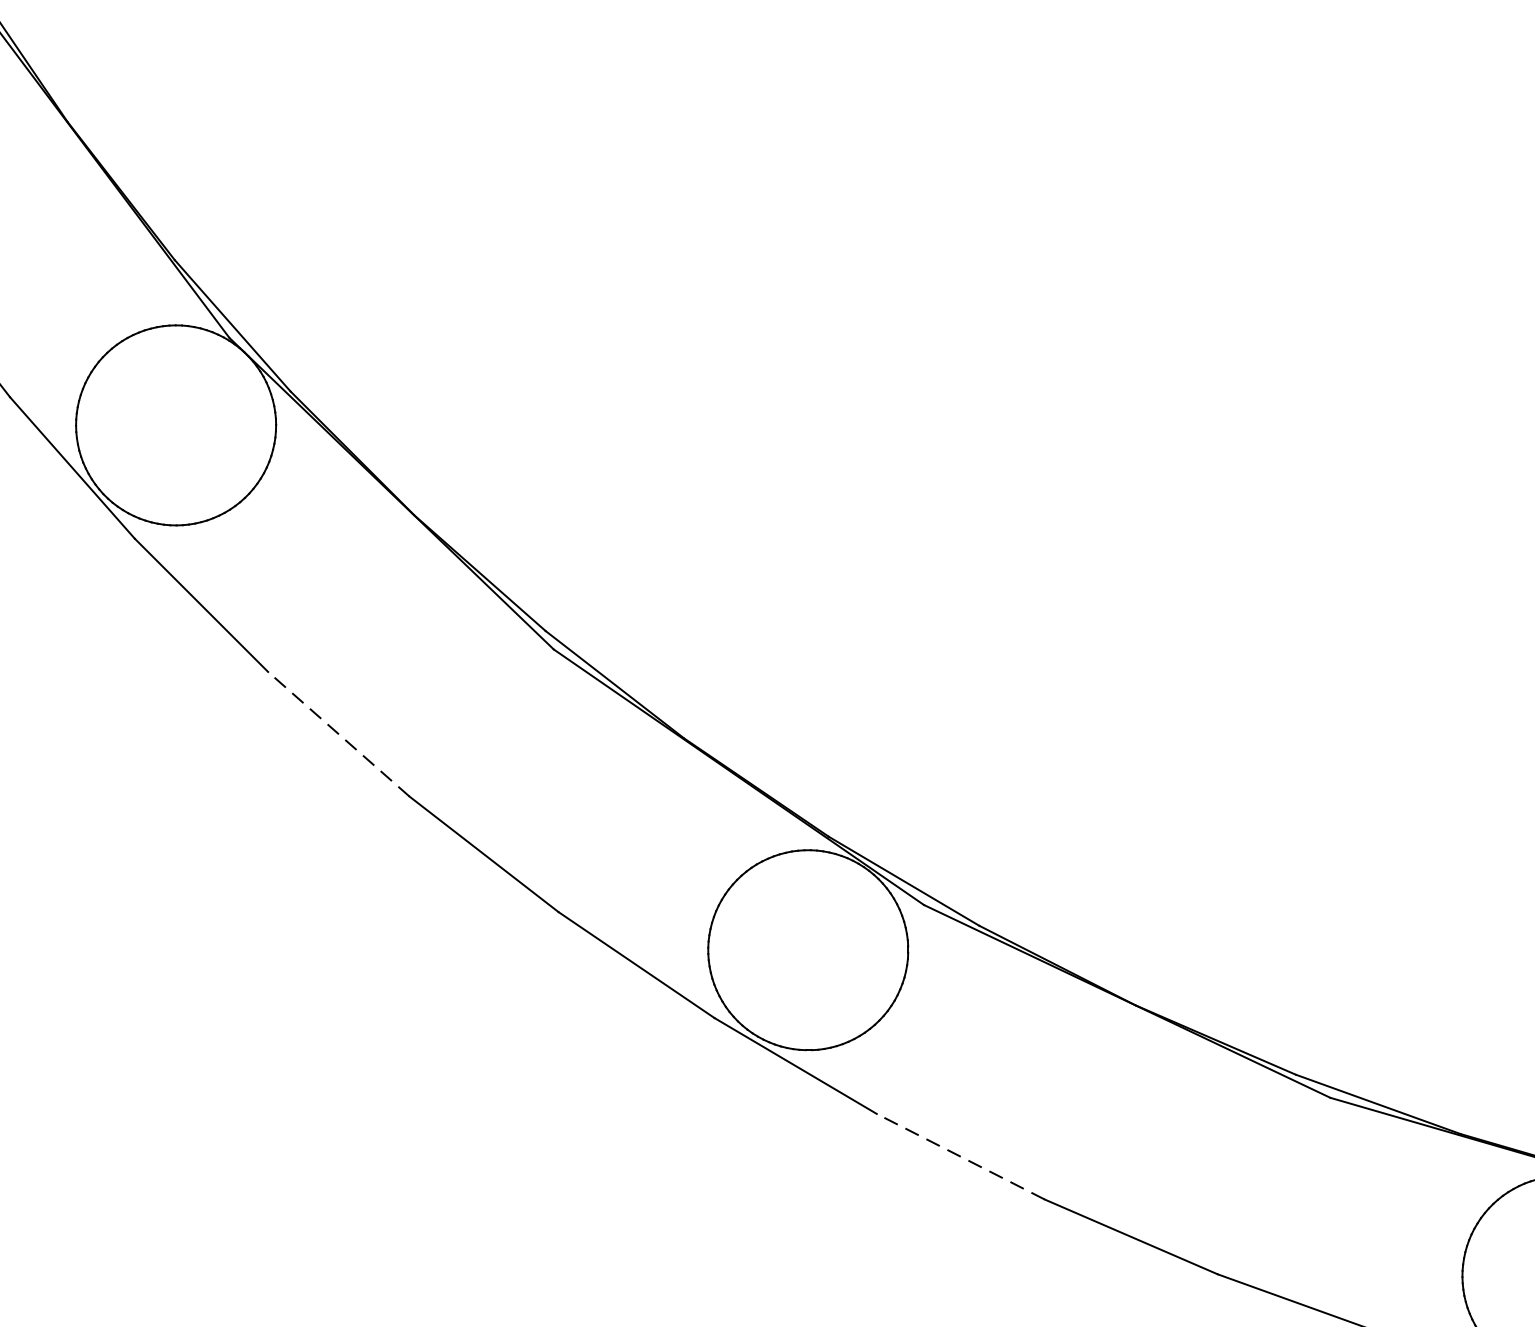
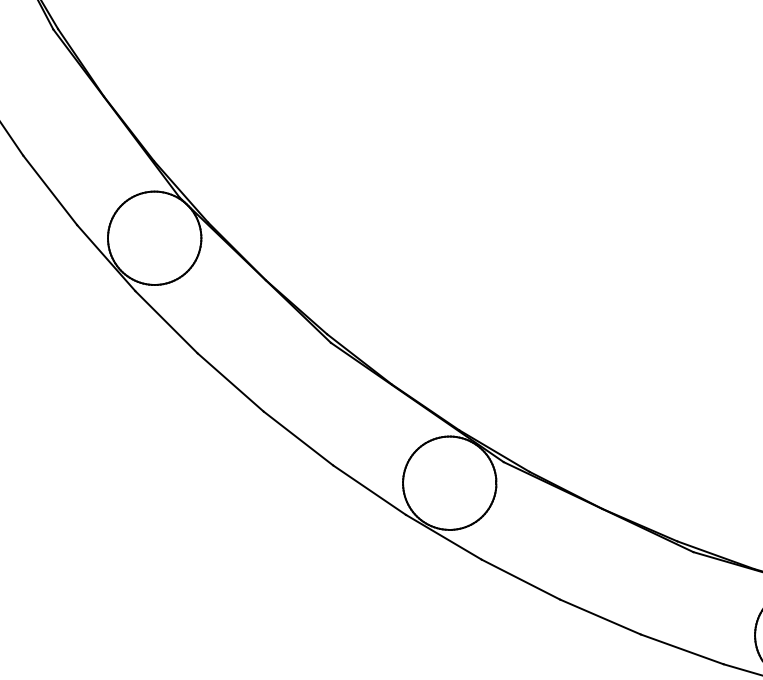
line: (338, 734) -> (230, 382), dashed -> solid
line: (959, 1156) -> (520, 579), dashed -> solid

